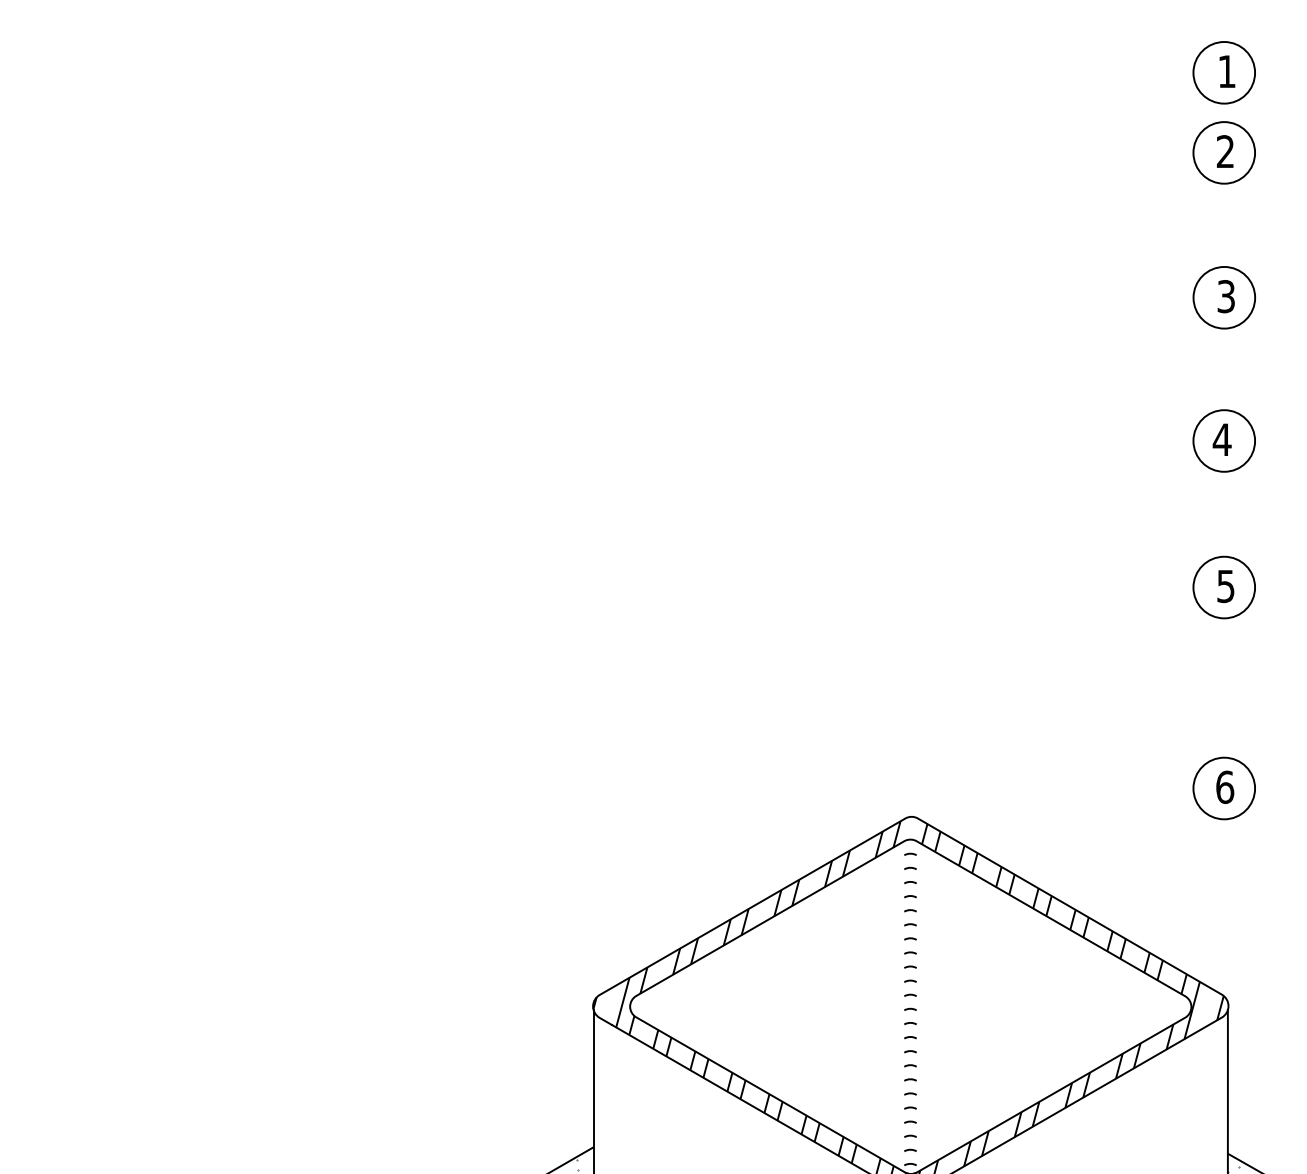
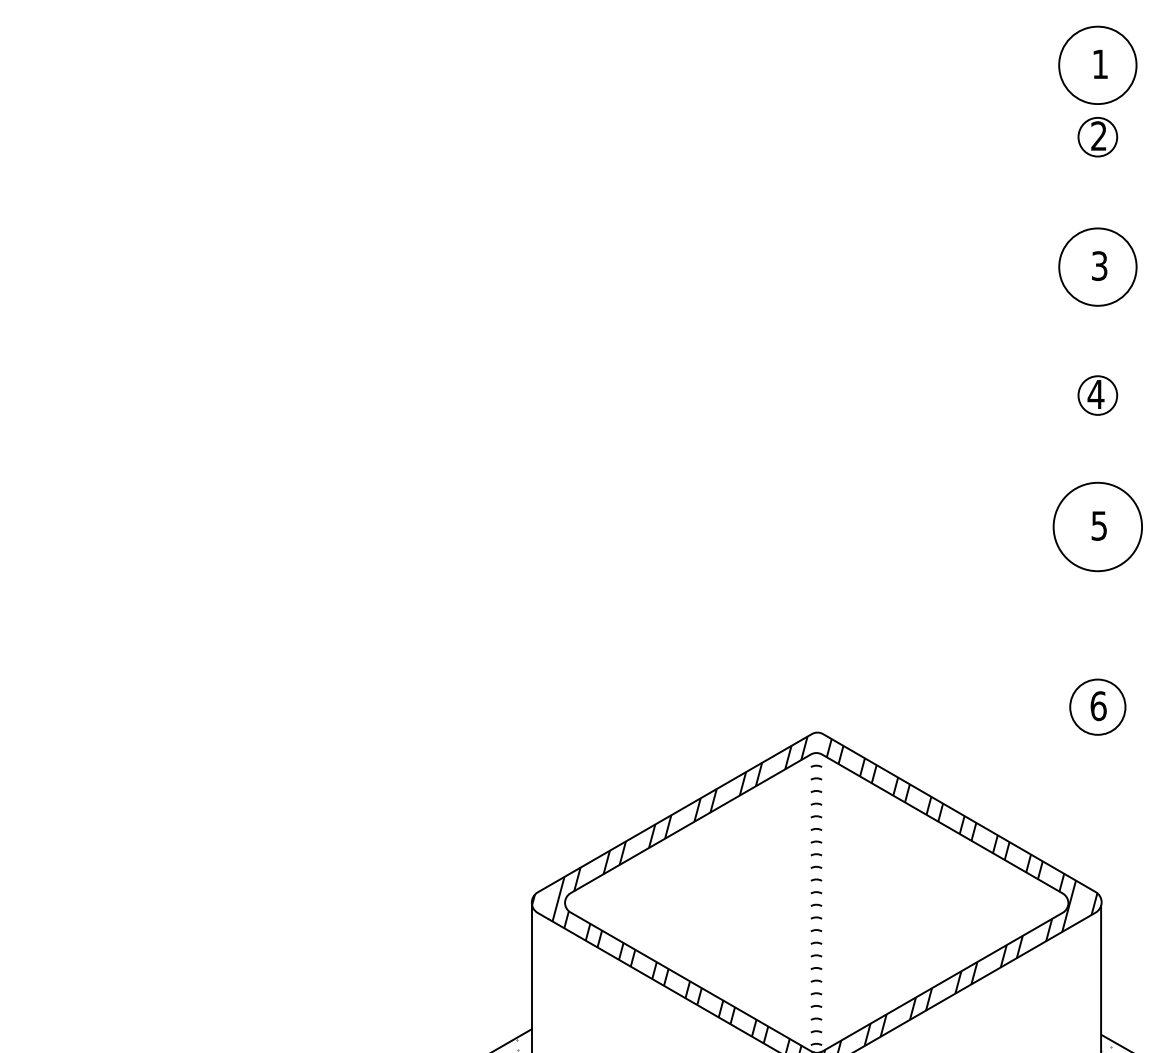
circle: (1223, 72) -> (1097, 65), size x1.4
circle: (1223, 152) -> (1097, 136), size x0.7
circle: (1223, 297) -> (1097, 266), size x1.4
circle: (1223, 440) -> (1097, 395), size x0.7
circle: (1223, 587) -> (1097, 526), size x1.6

